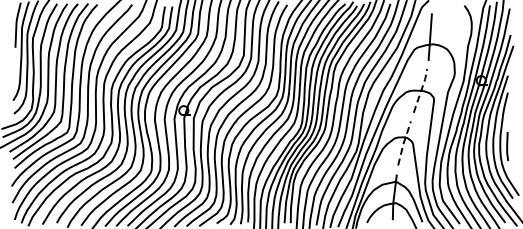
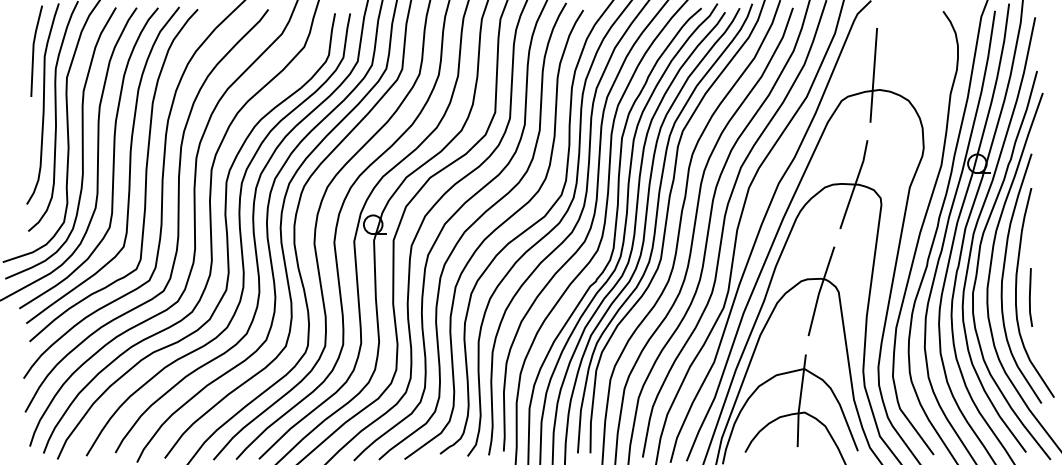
line: (421, 91) -> (855, 185), dashed -> solid
line: (403, 143) -> (819, 291), dashed -> solid

